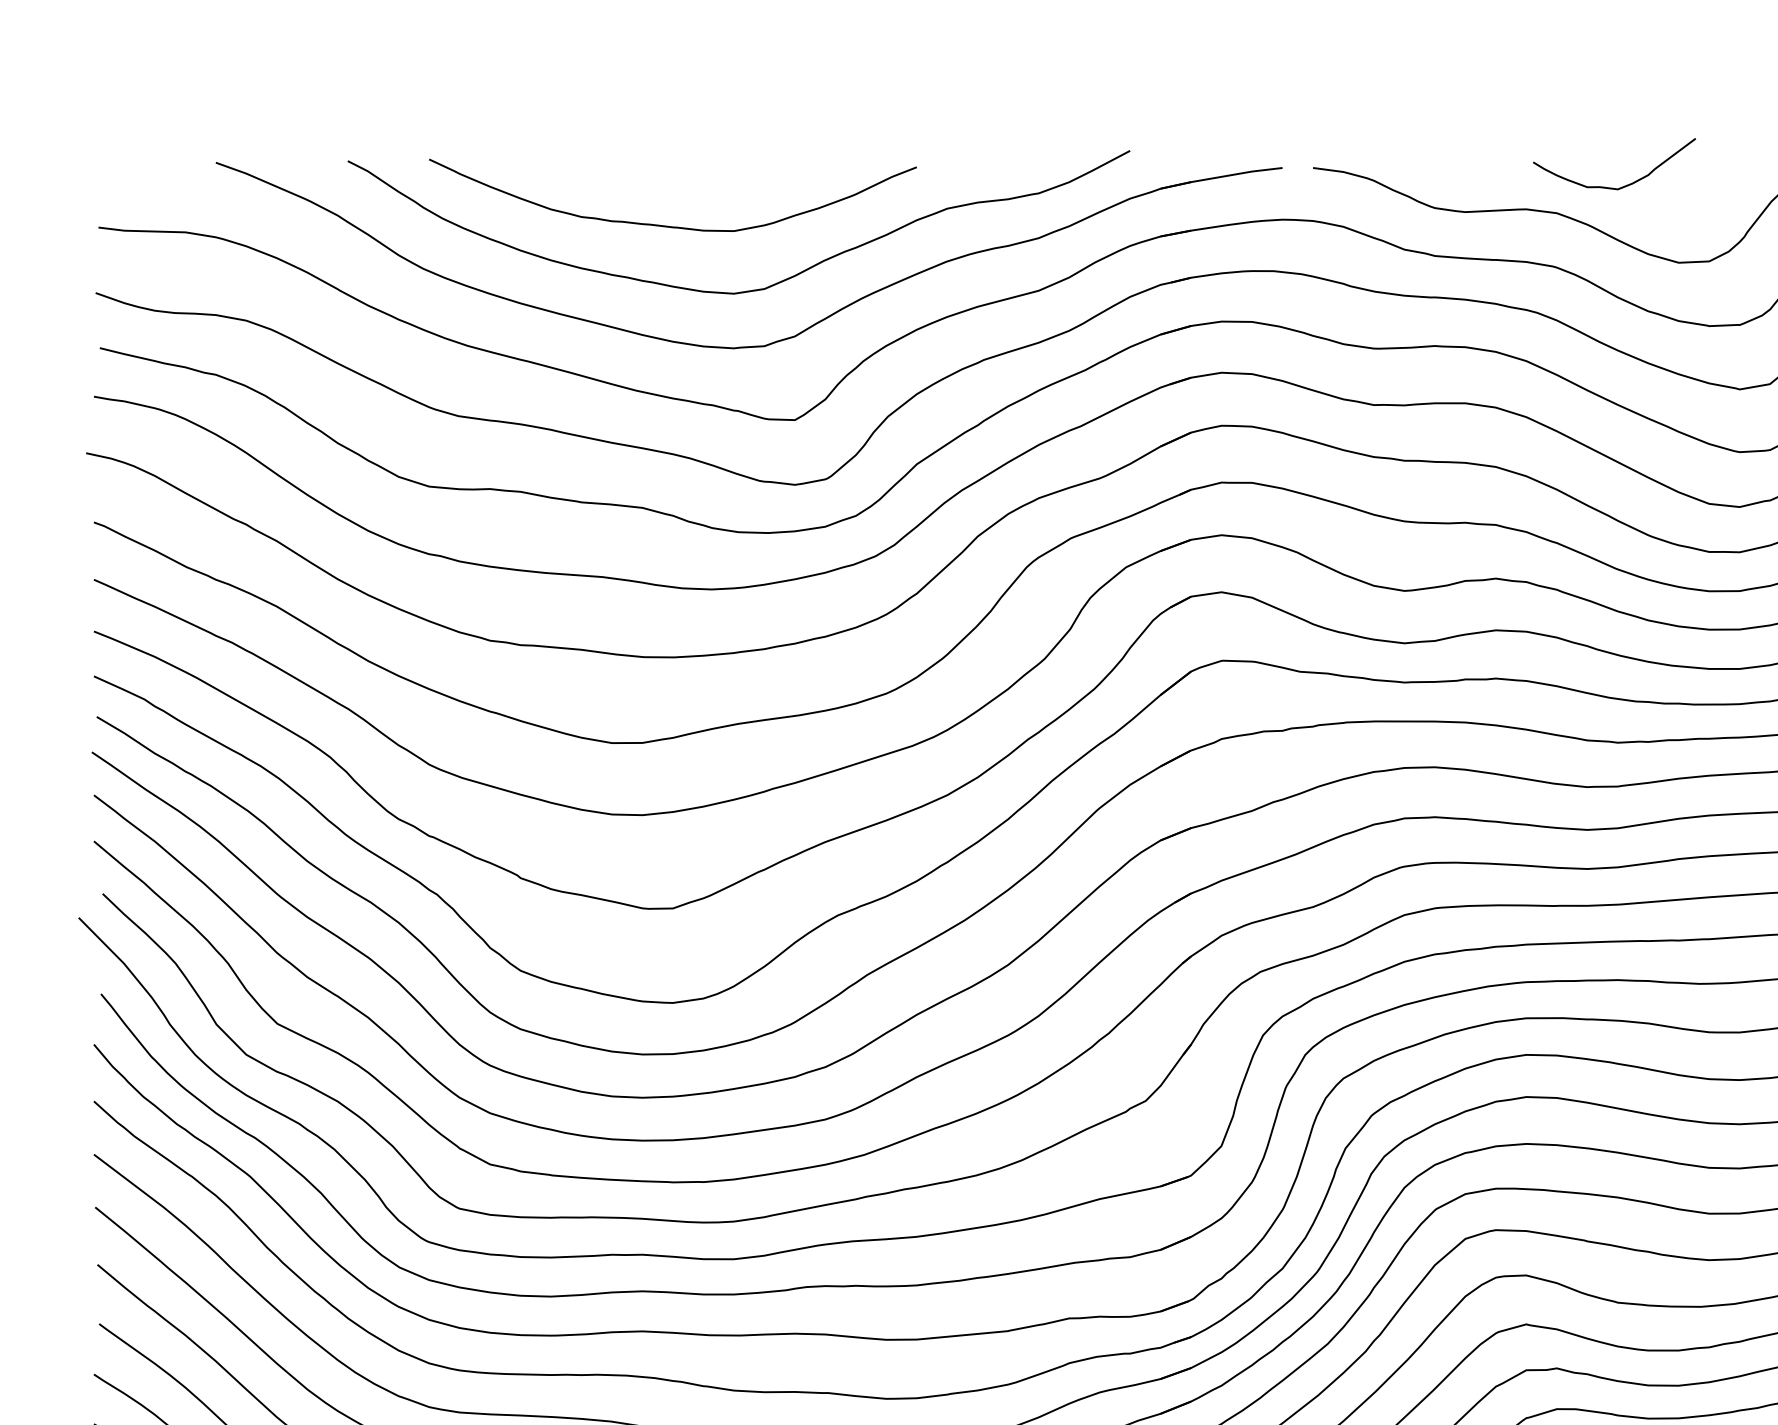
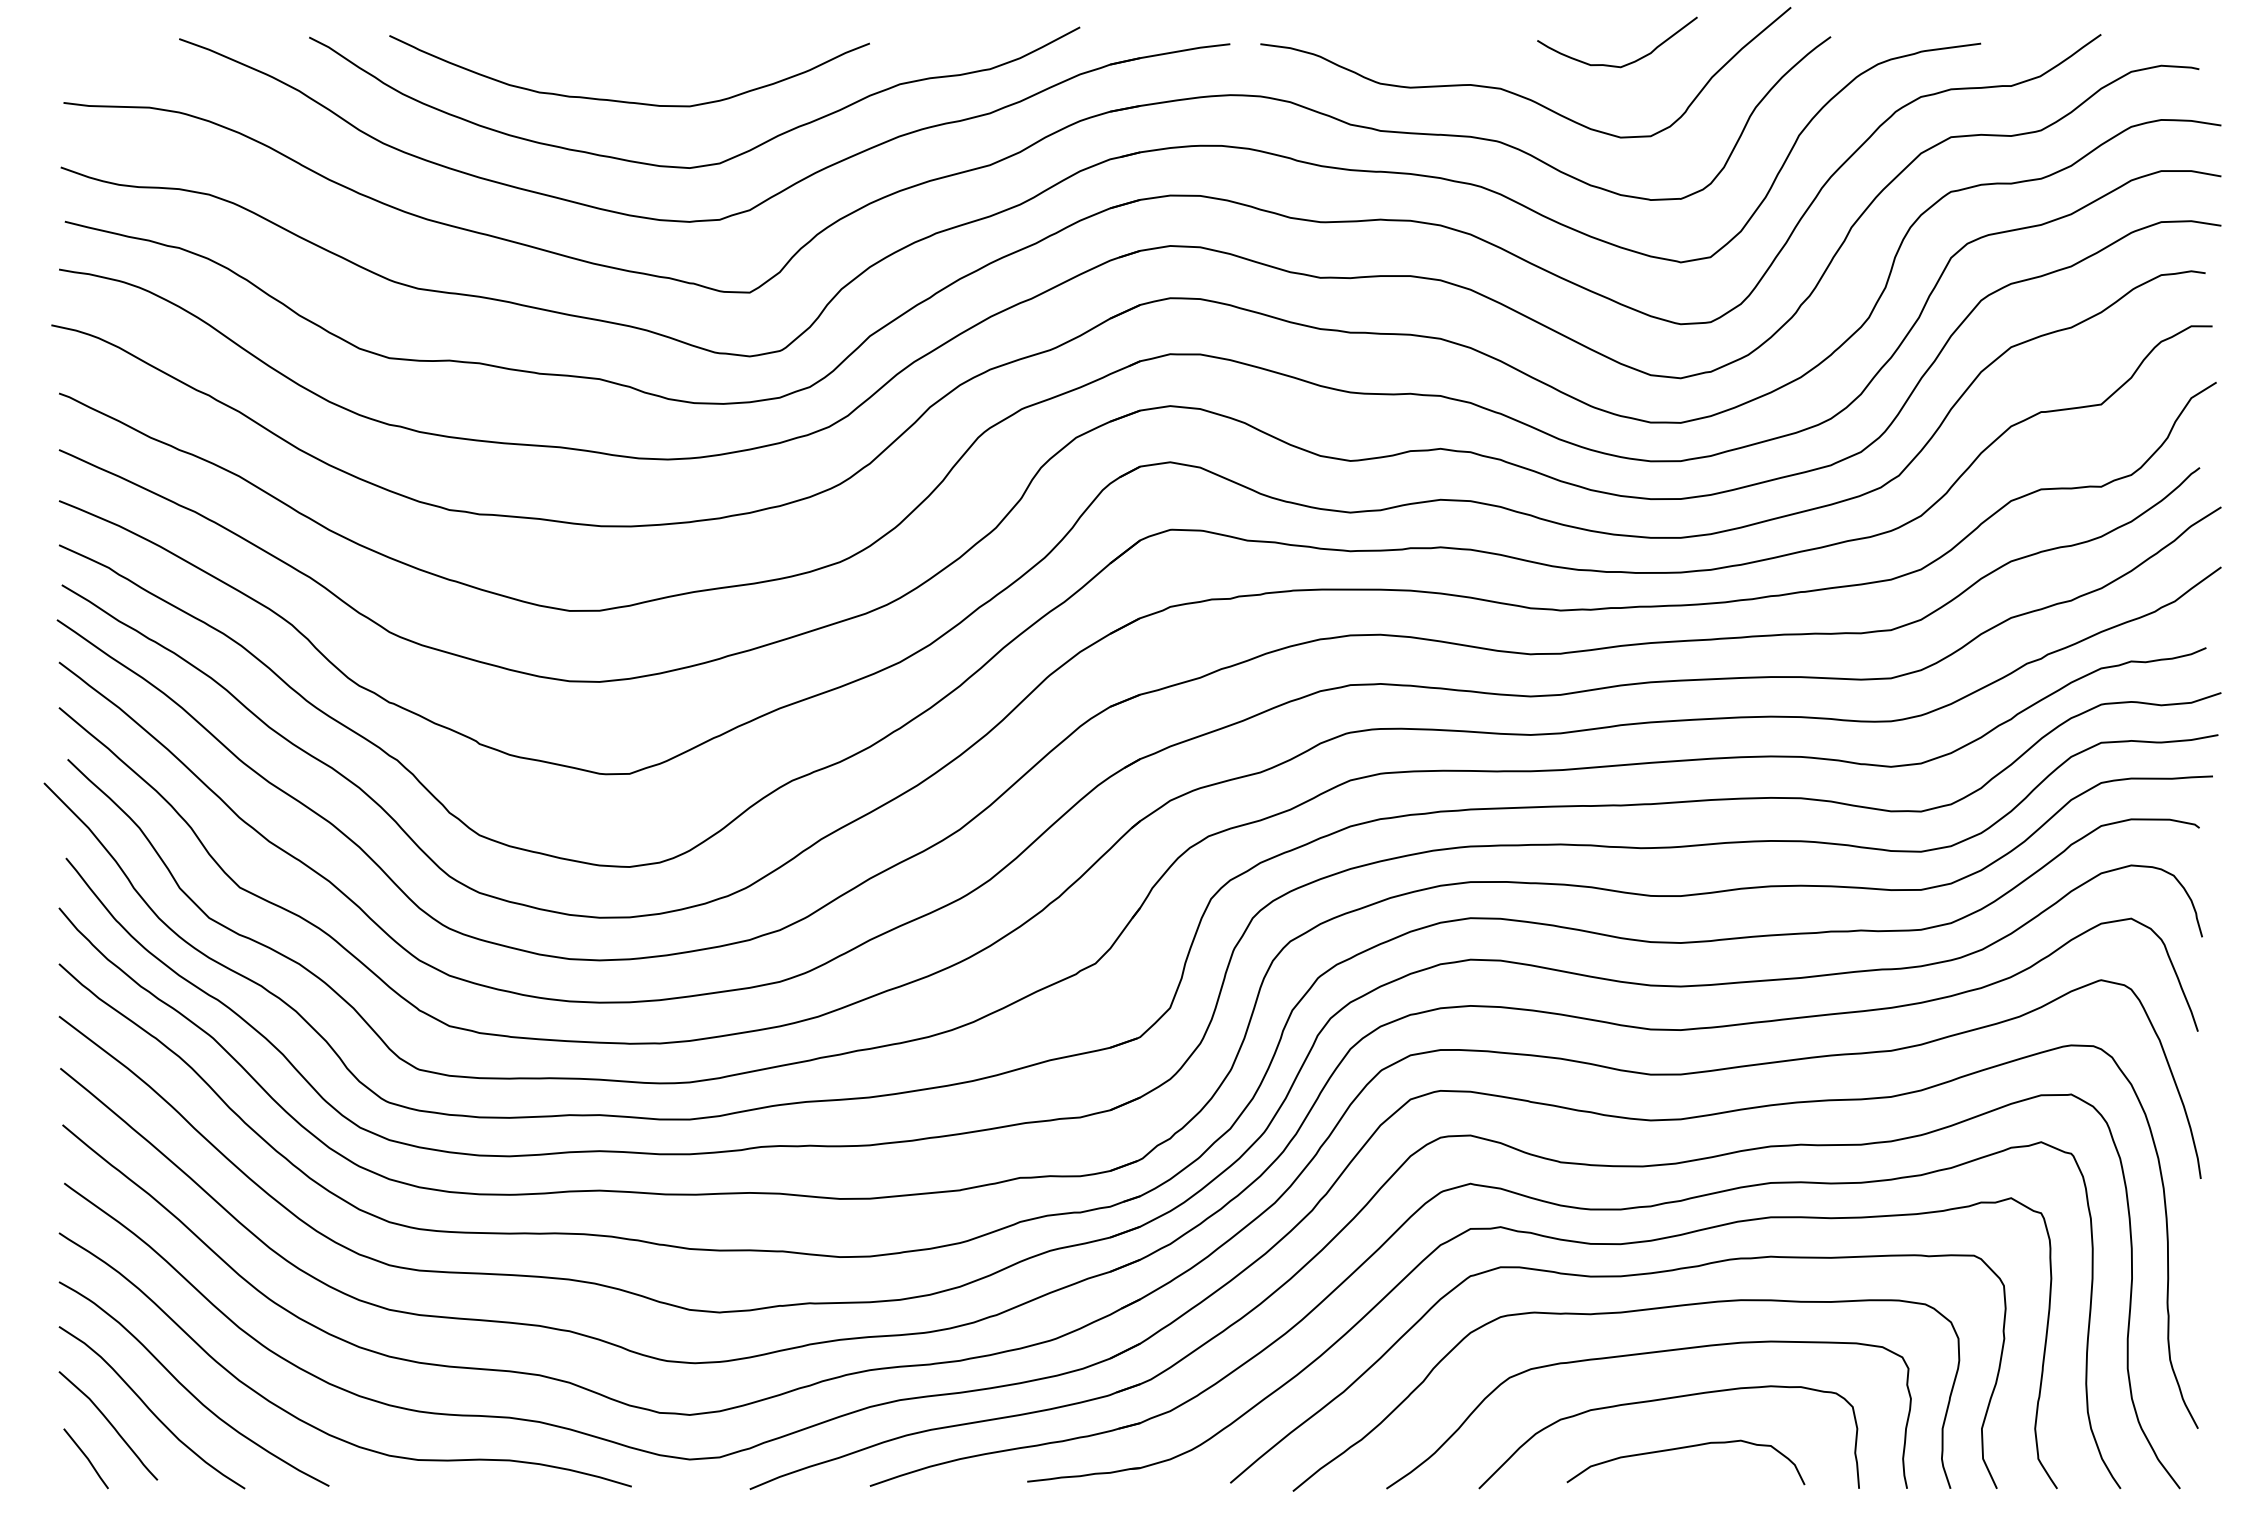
curve: (1613, 187) -> (1616, 65), moved

